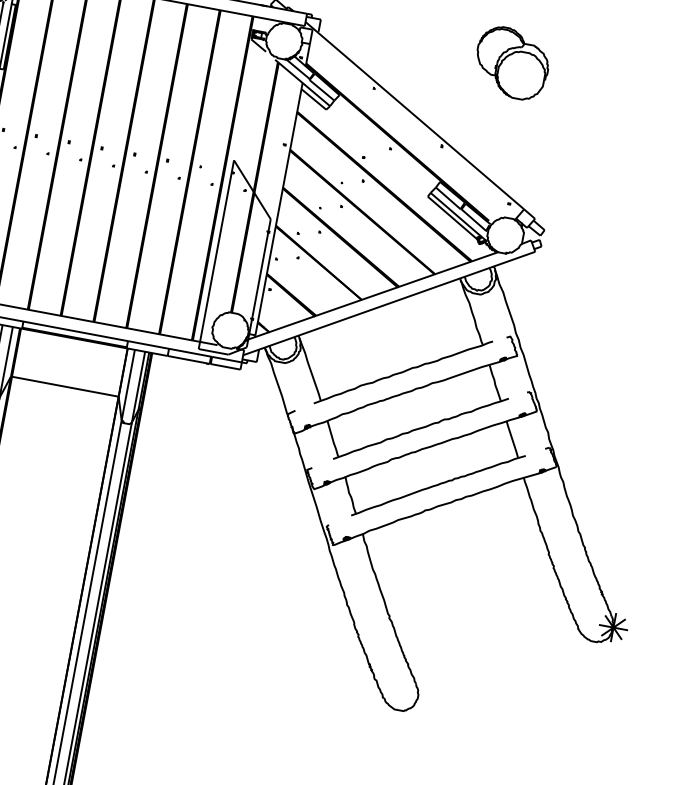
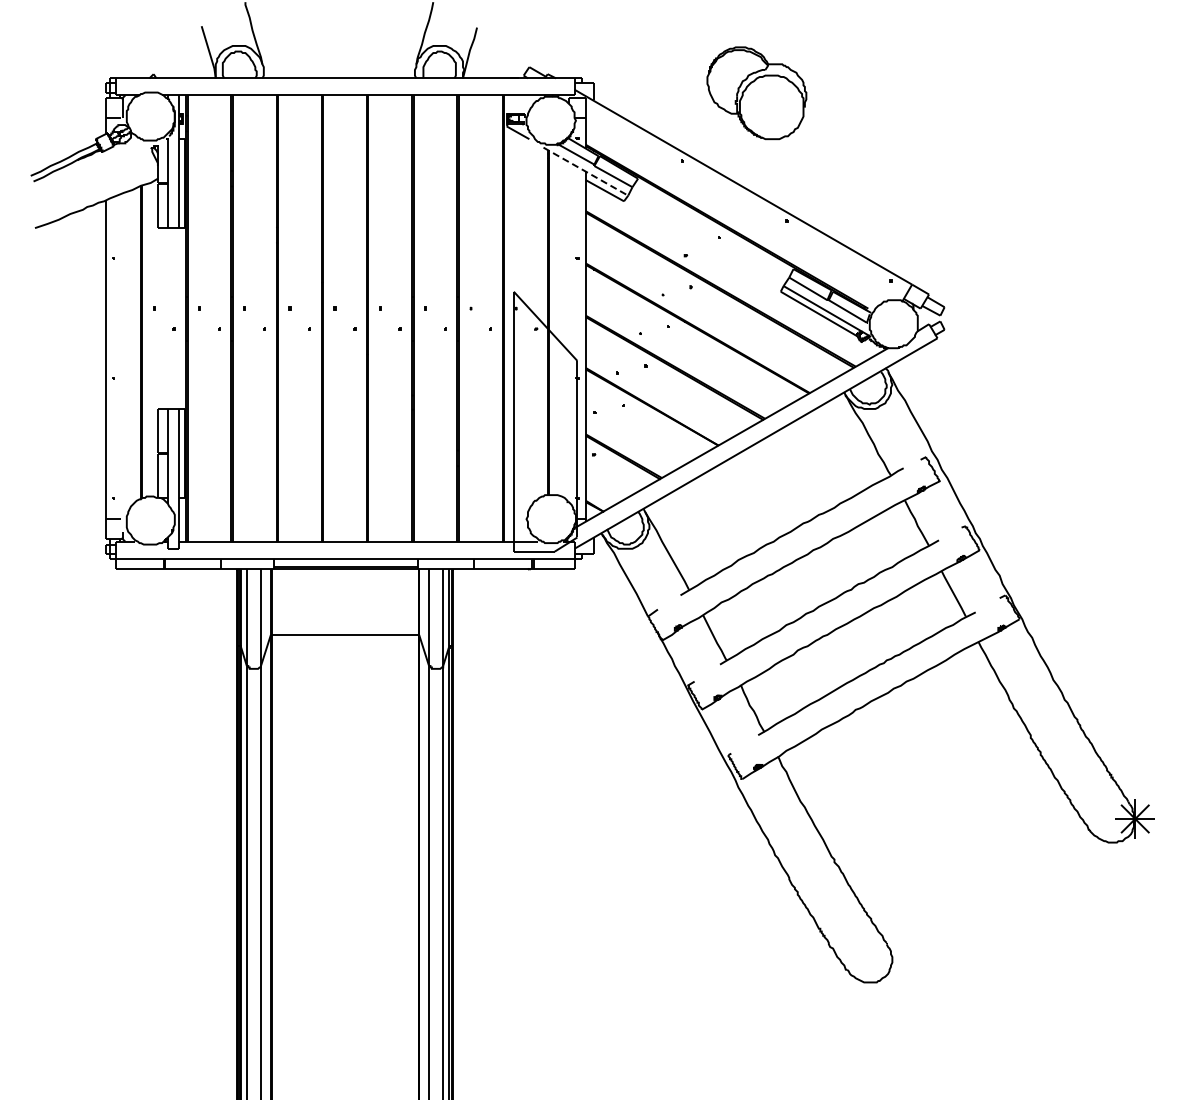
part: (511, 63) -> (756, 93), moved
line: (302, 82) -> (585, 171), solid -> dashed

